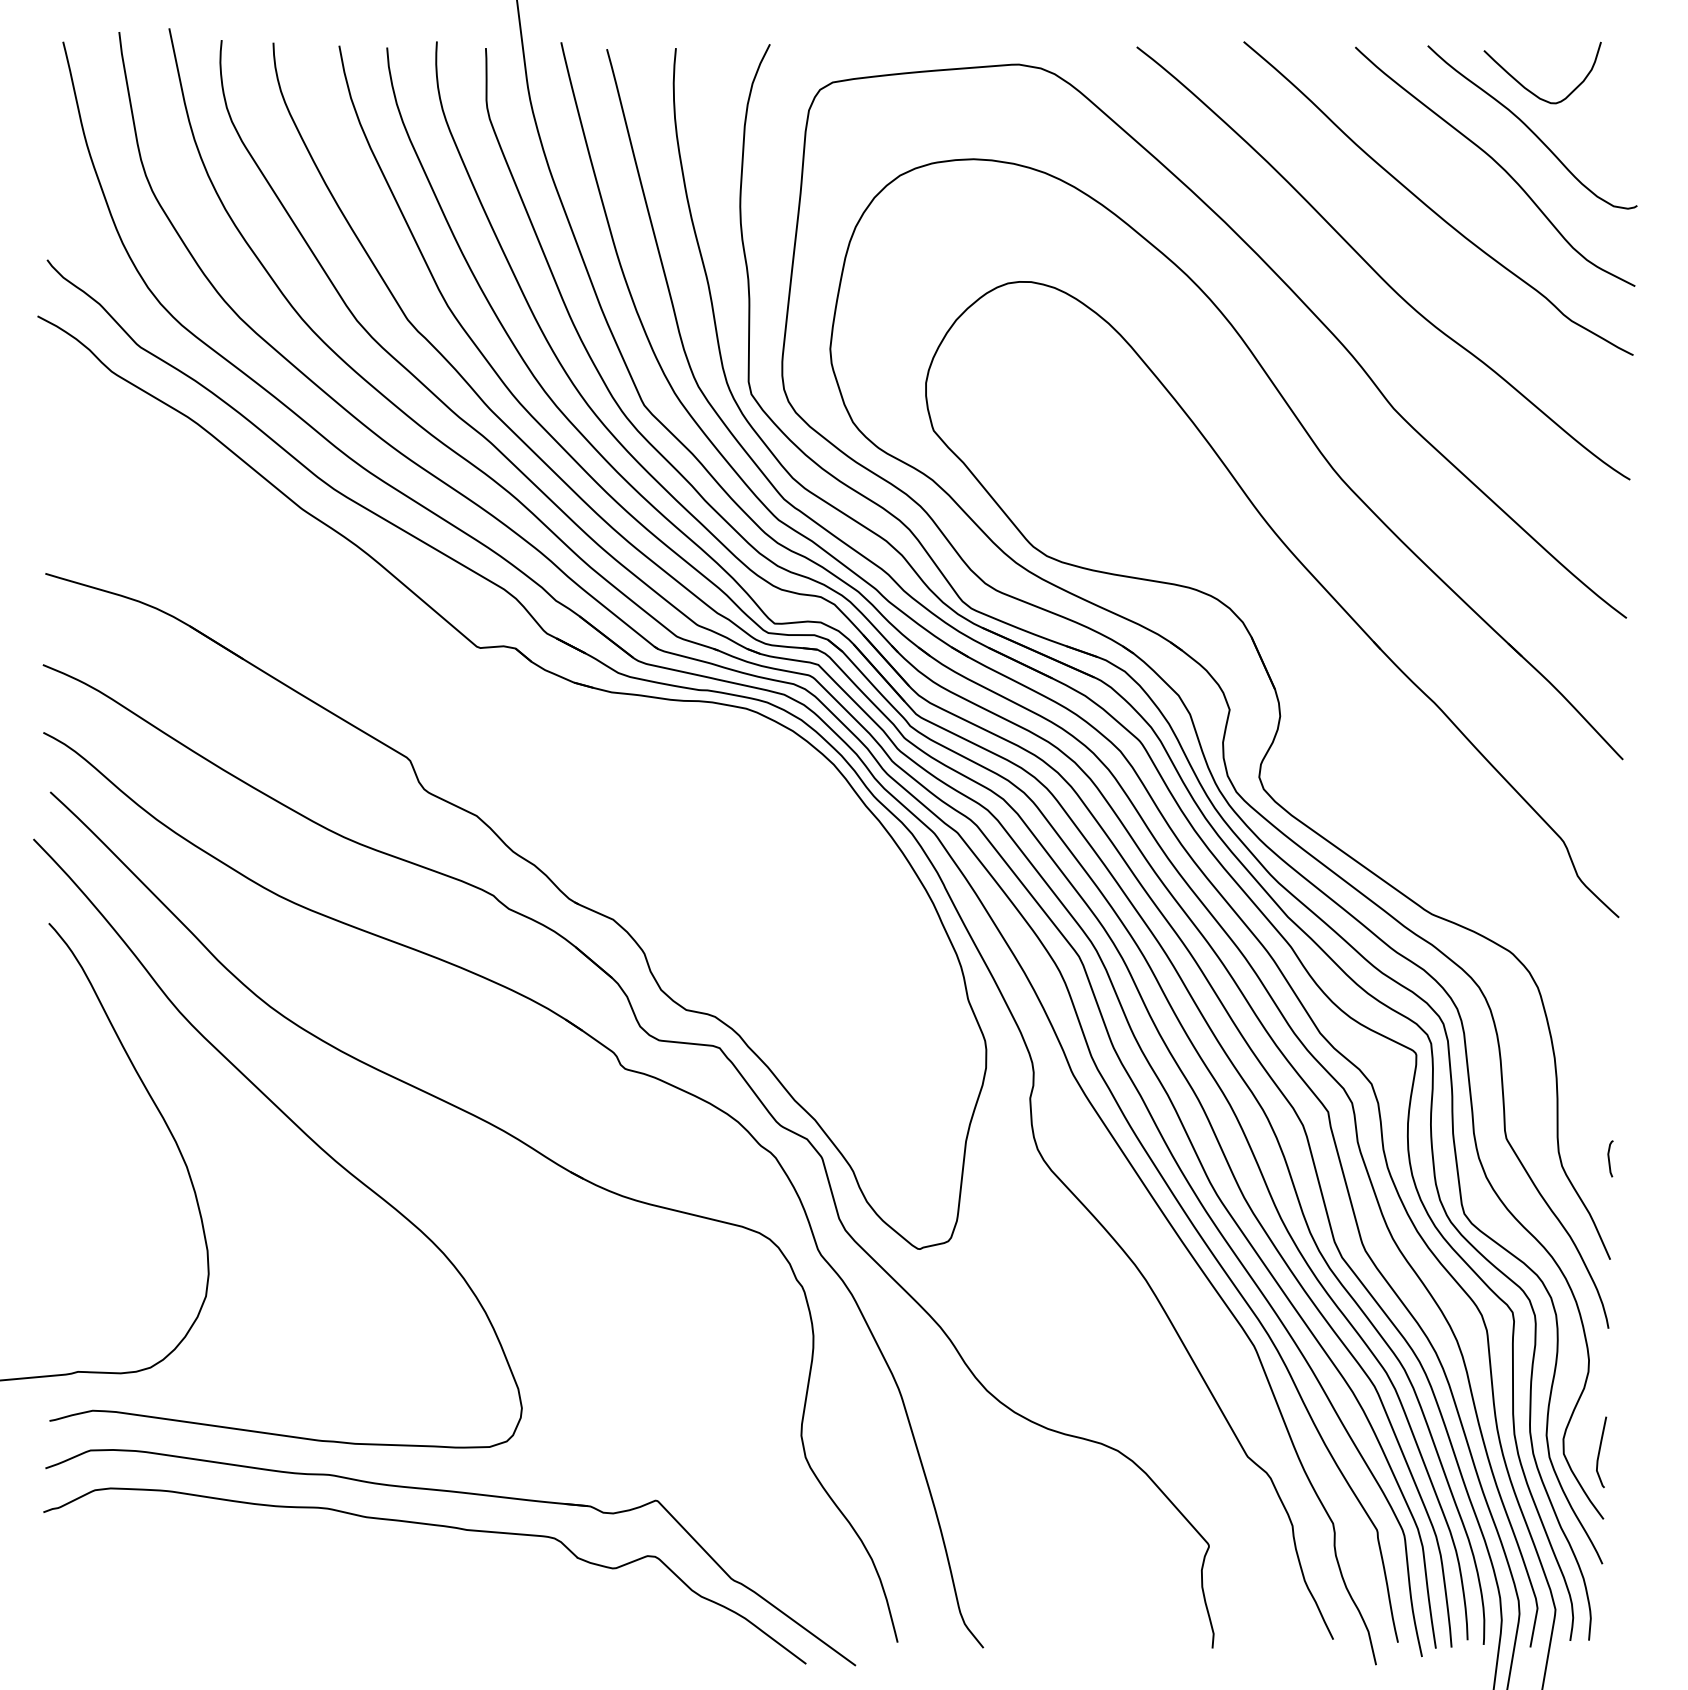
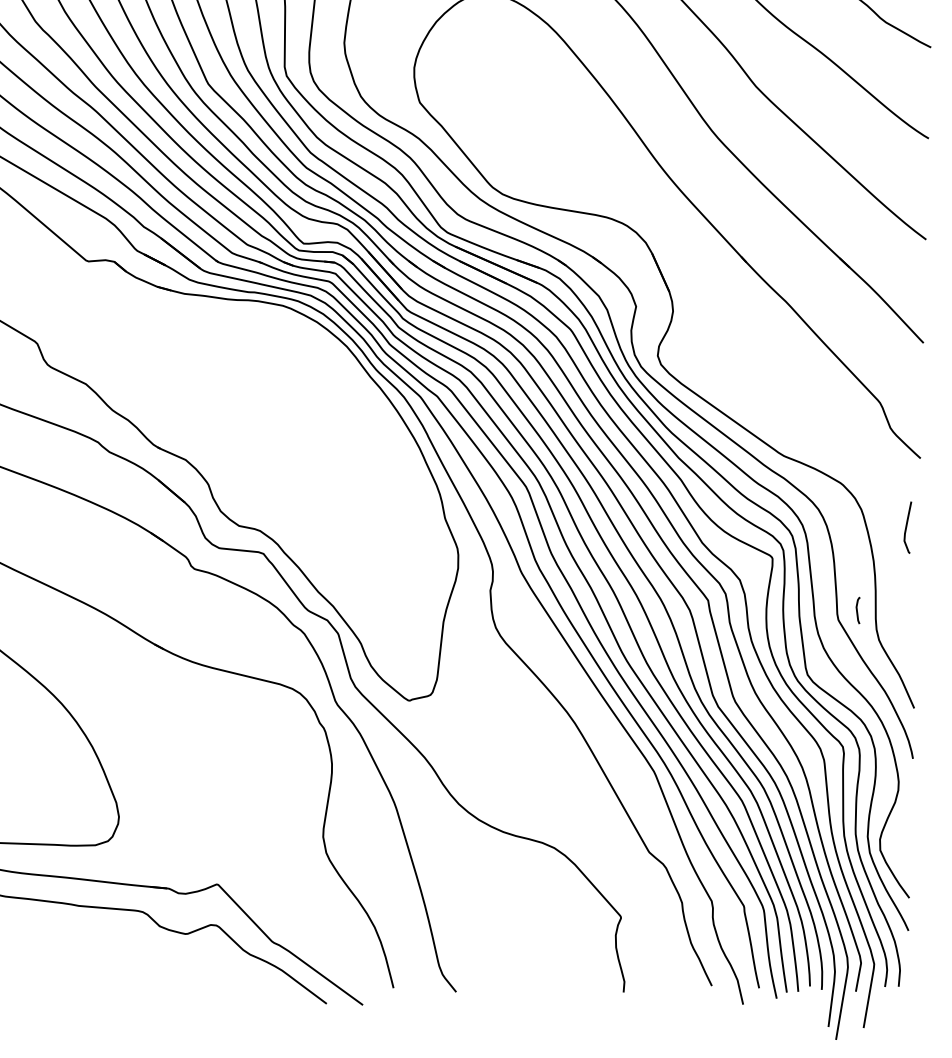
curve: (1609, 1158) -> (857, 610), moved
curve: (1600, 1452) -> (907, 527), moved

